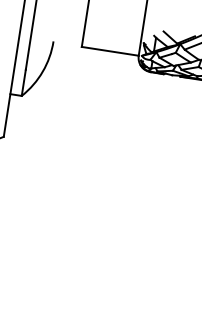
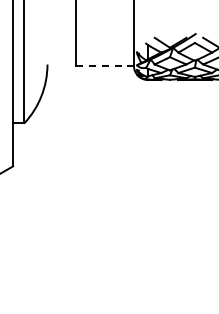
line: (110, 51) -> (105, 65), solid -> dashed

